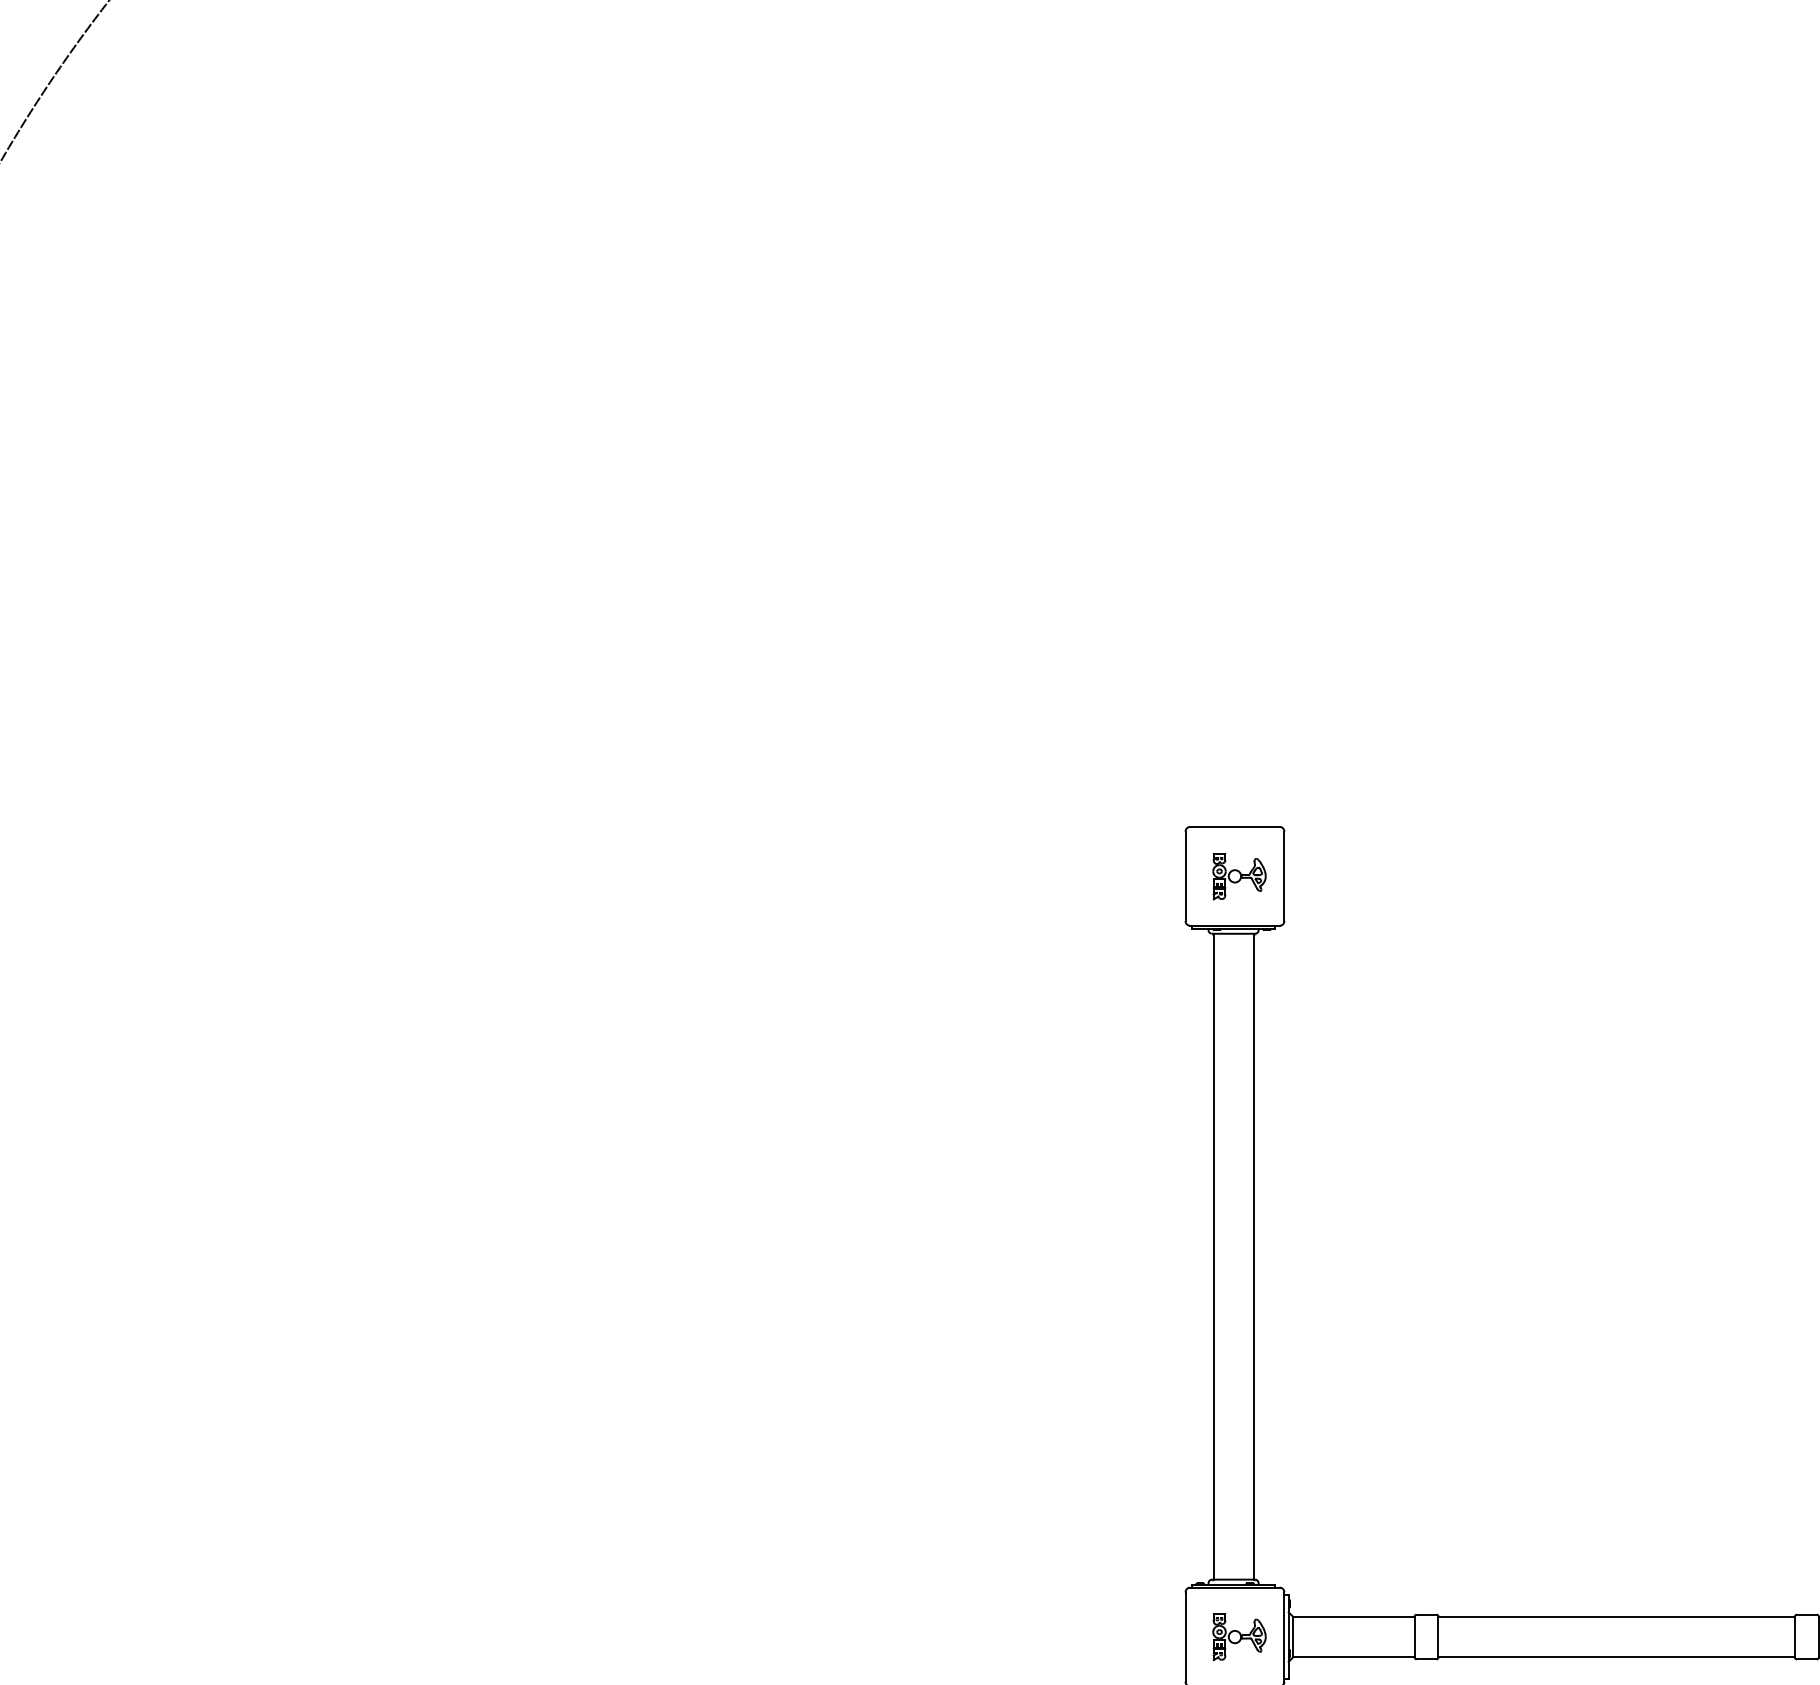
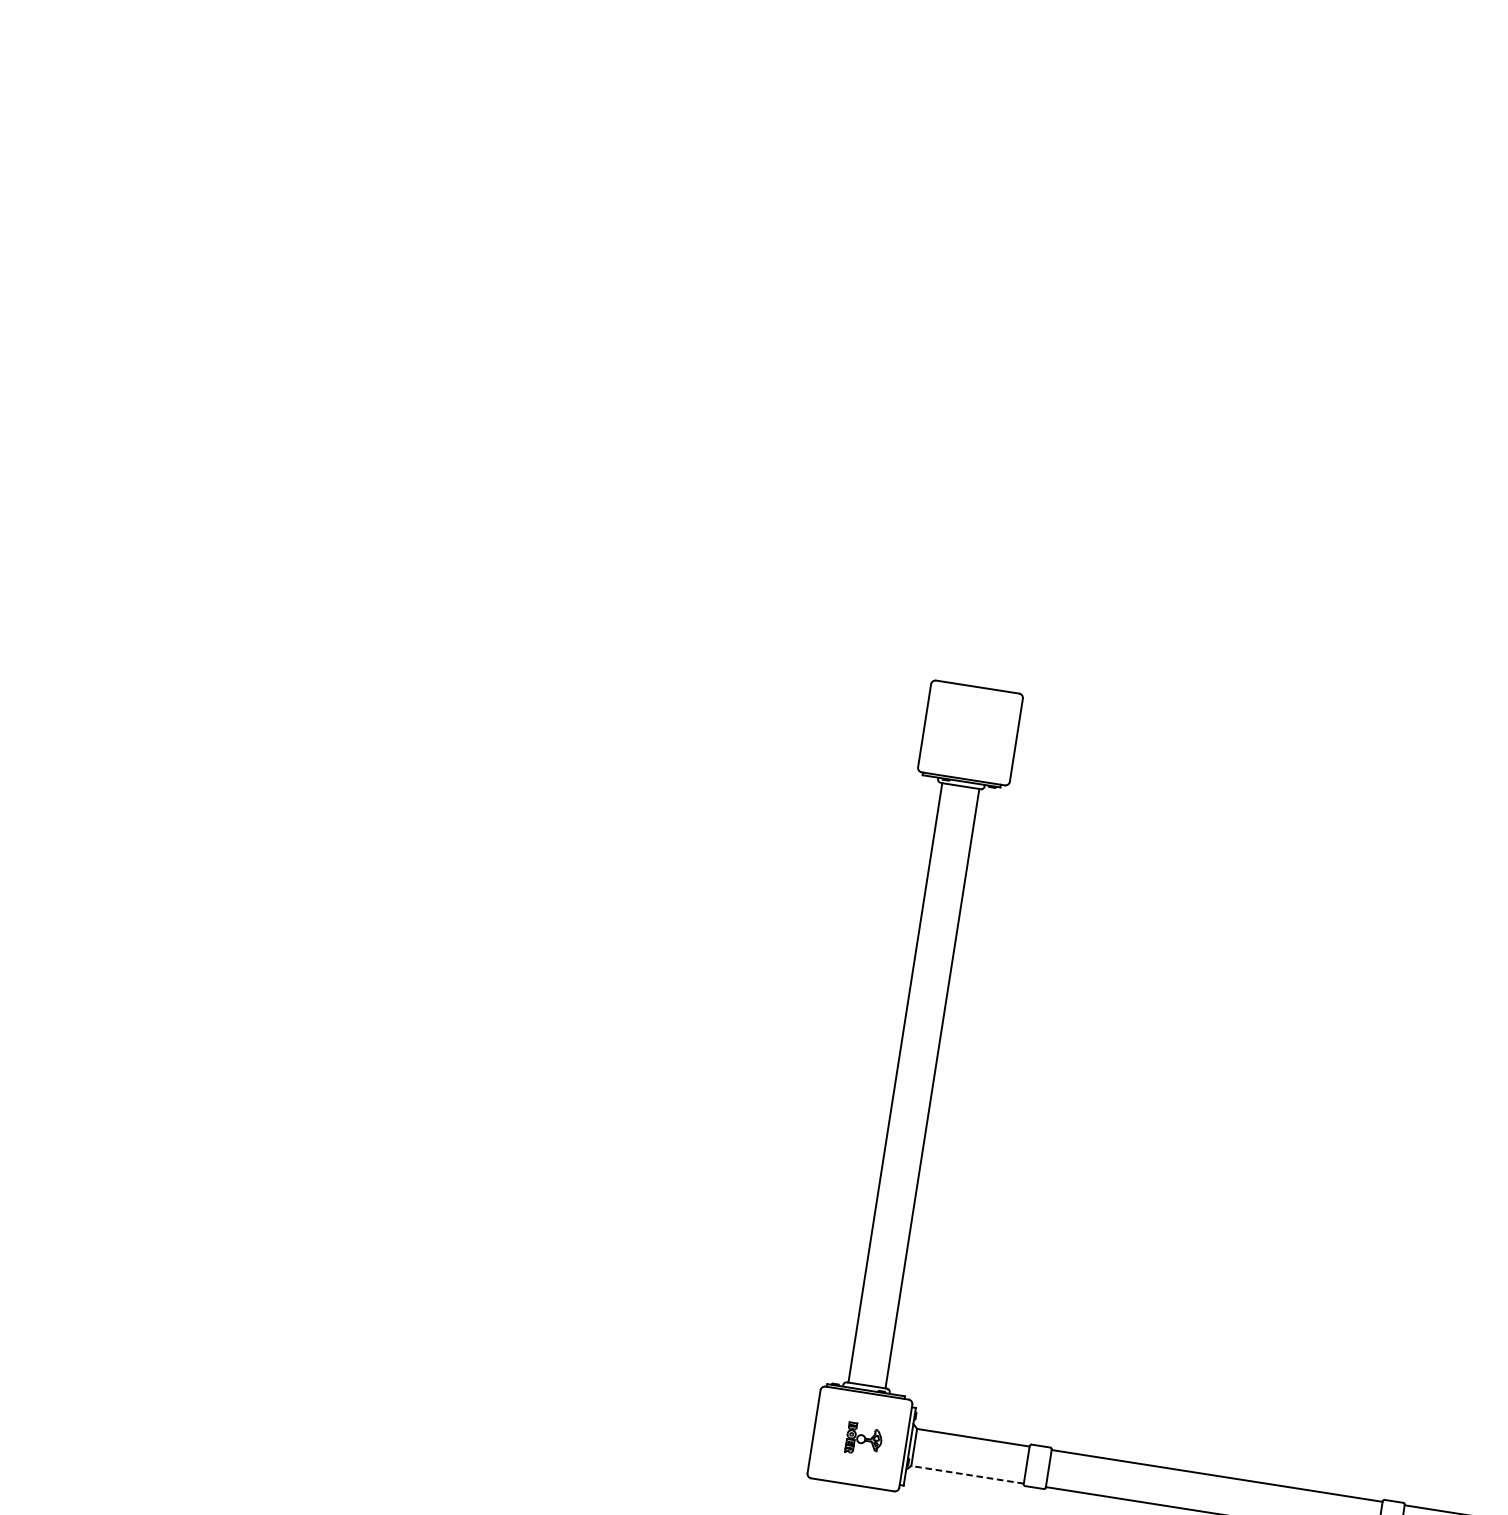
part: (1239, 876) -> (974, 733), removed
part: (1239, 1636) -> (864, 1439), size x0.7
line: (1354, 1657) -> (967, 1475), solid -> dashed

